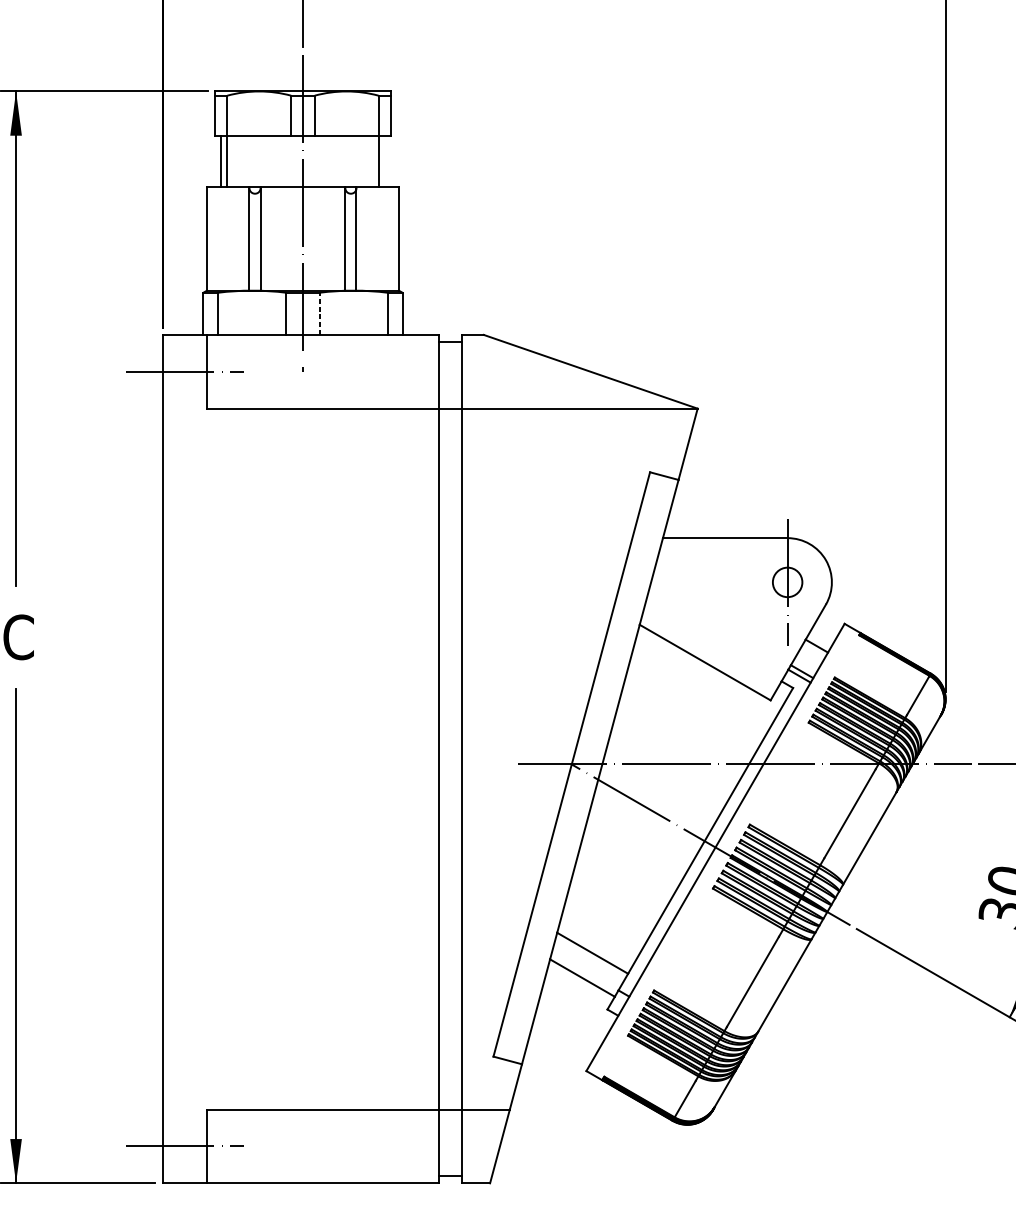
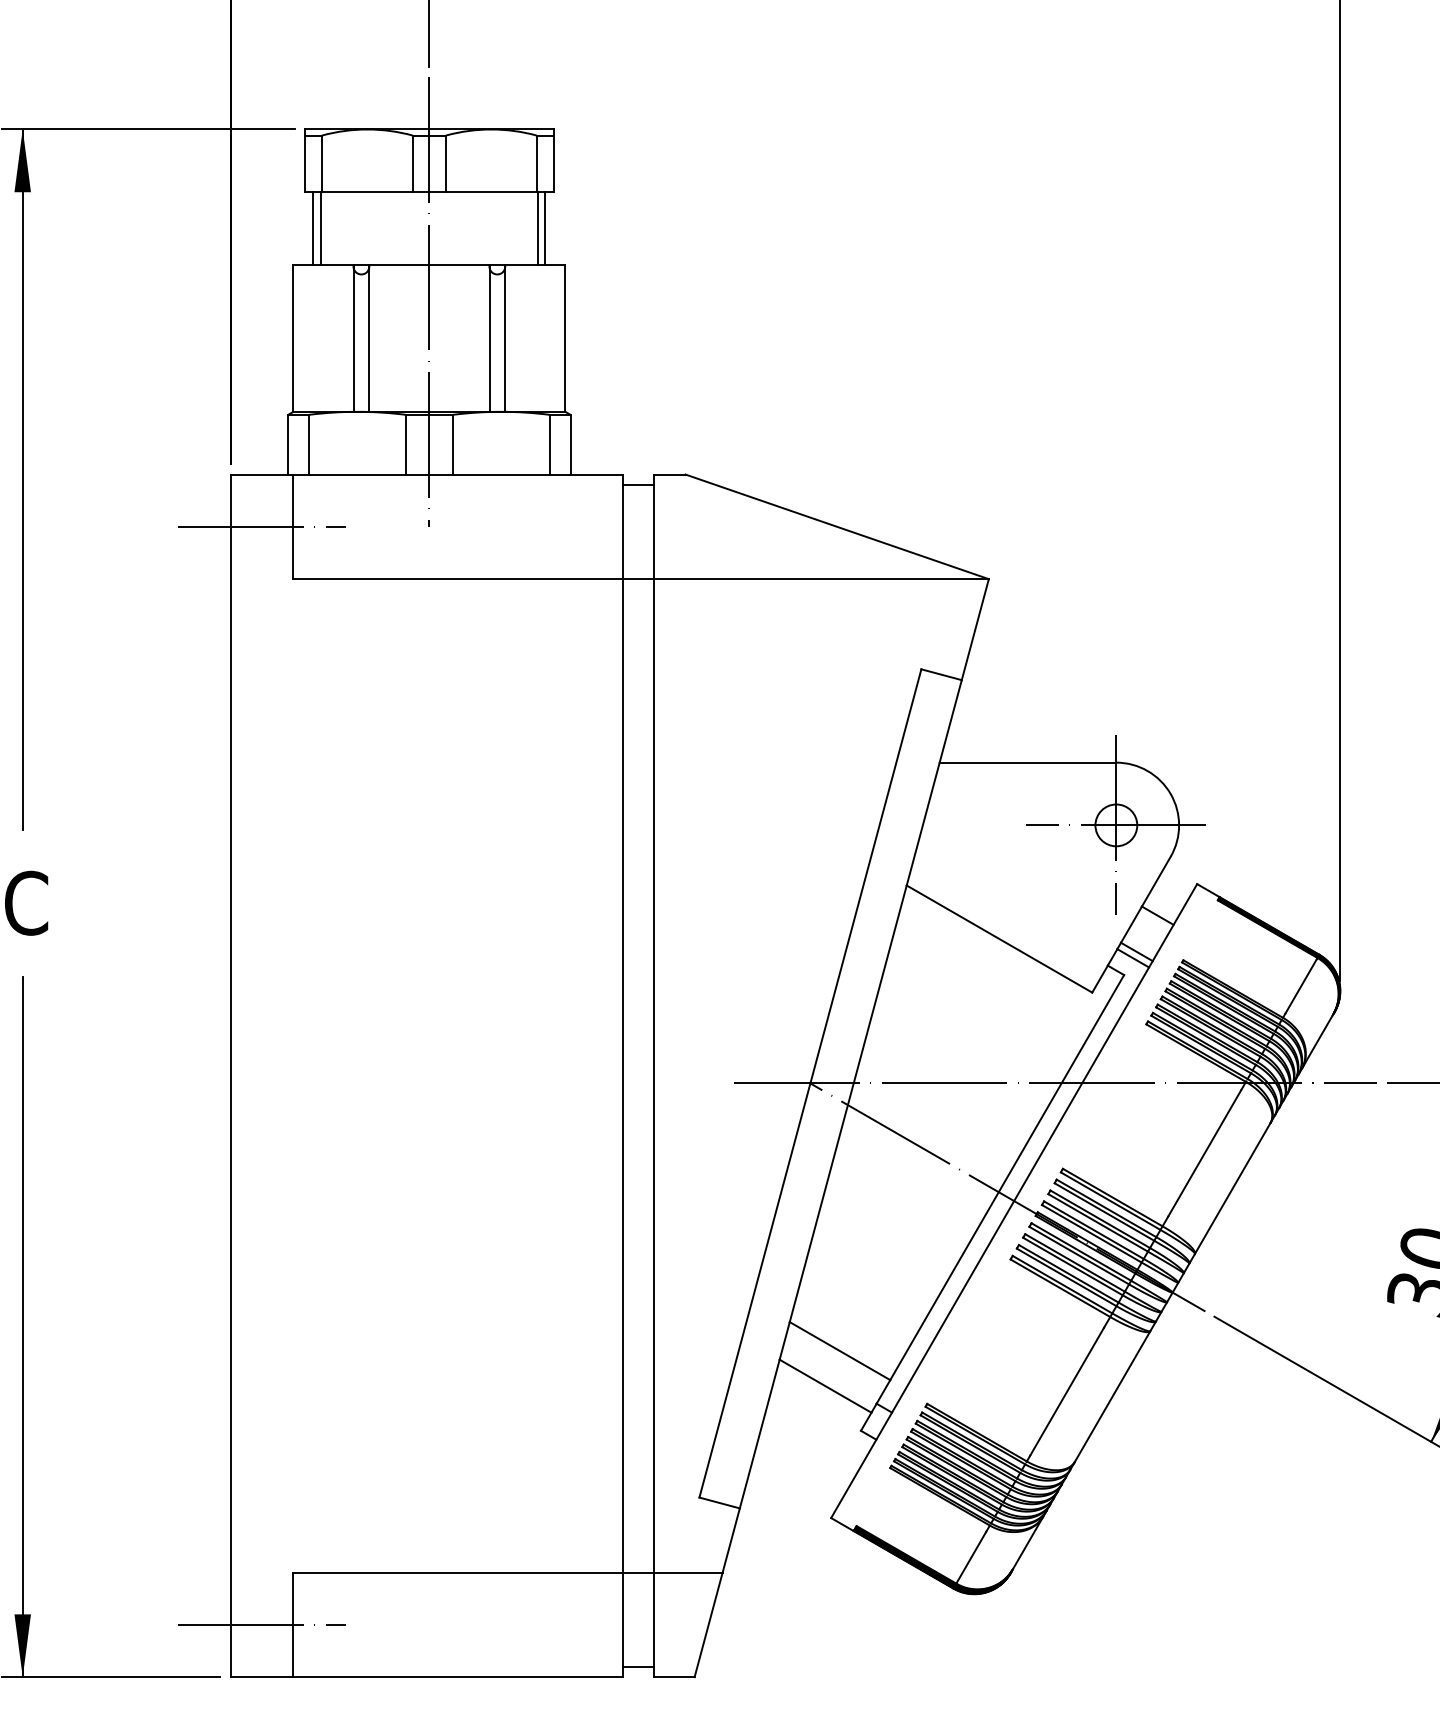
line: (384, 161) -> (545, 228), added
line: (319, 313) -> (452, 444), dashed -> solid
line: (787, 582) -> (1116, 825), added

